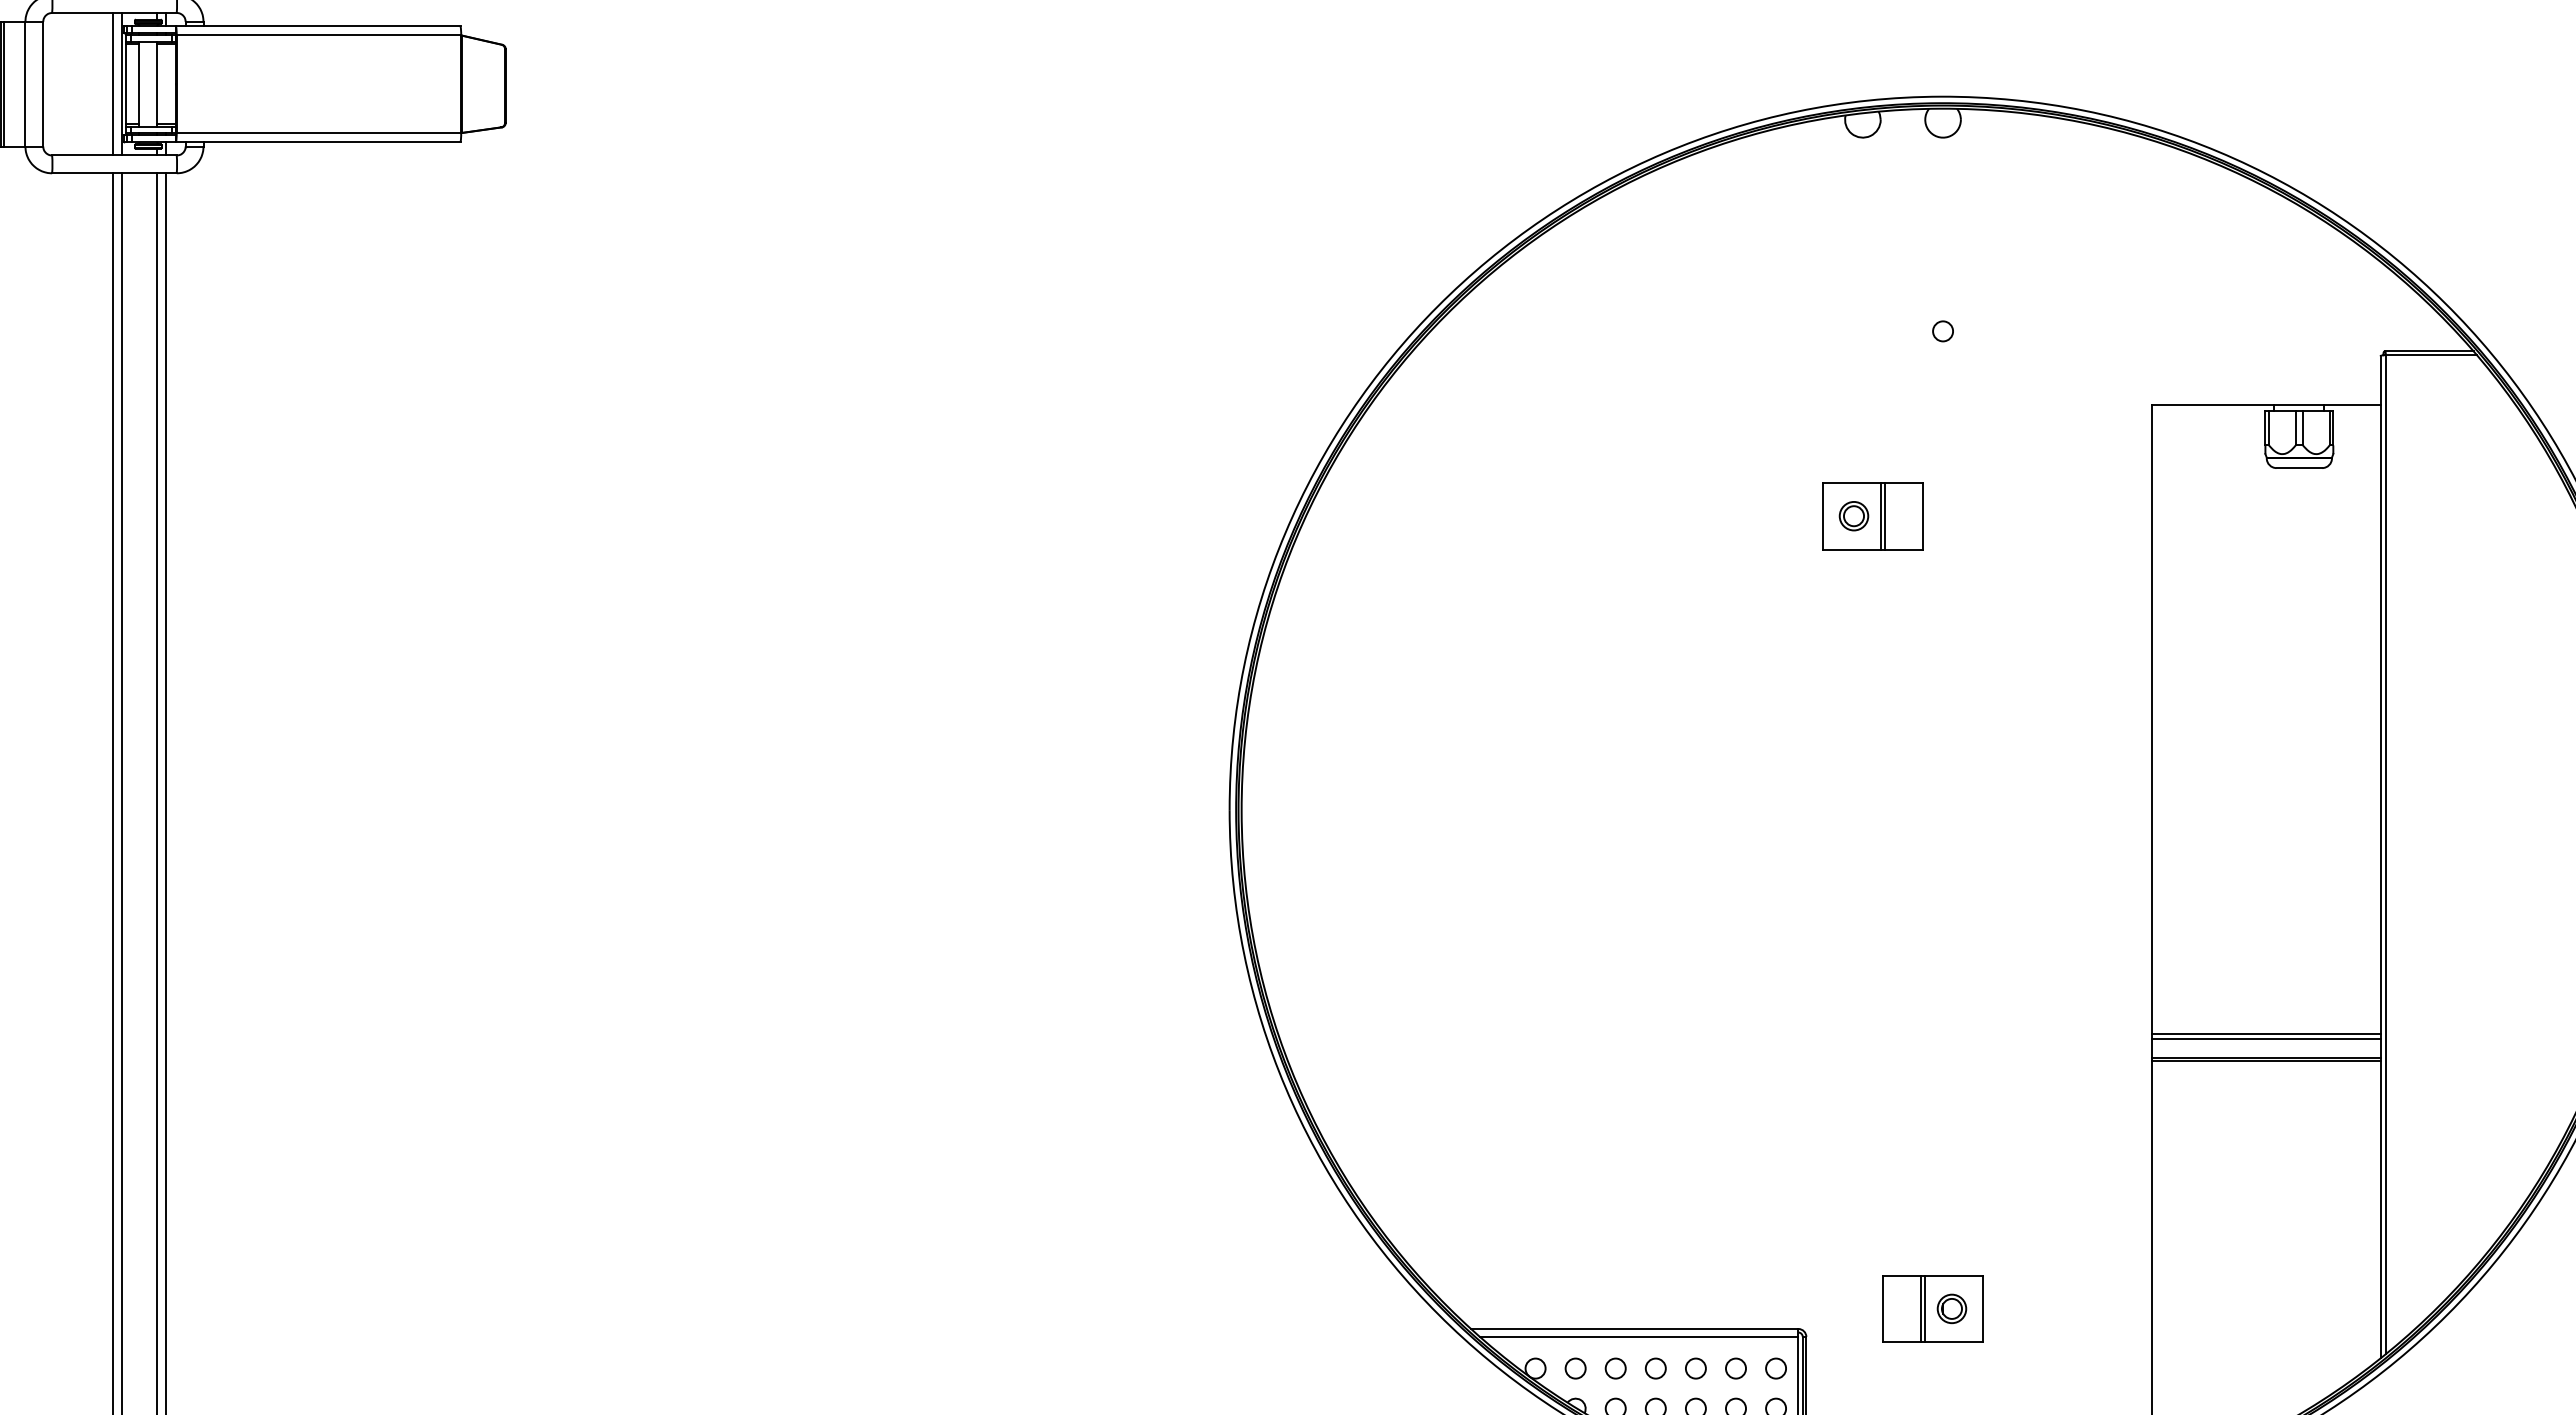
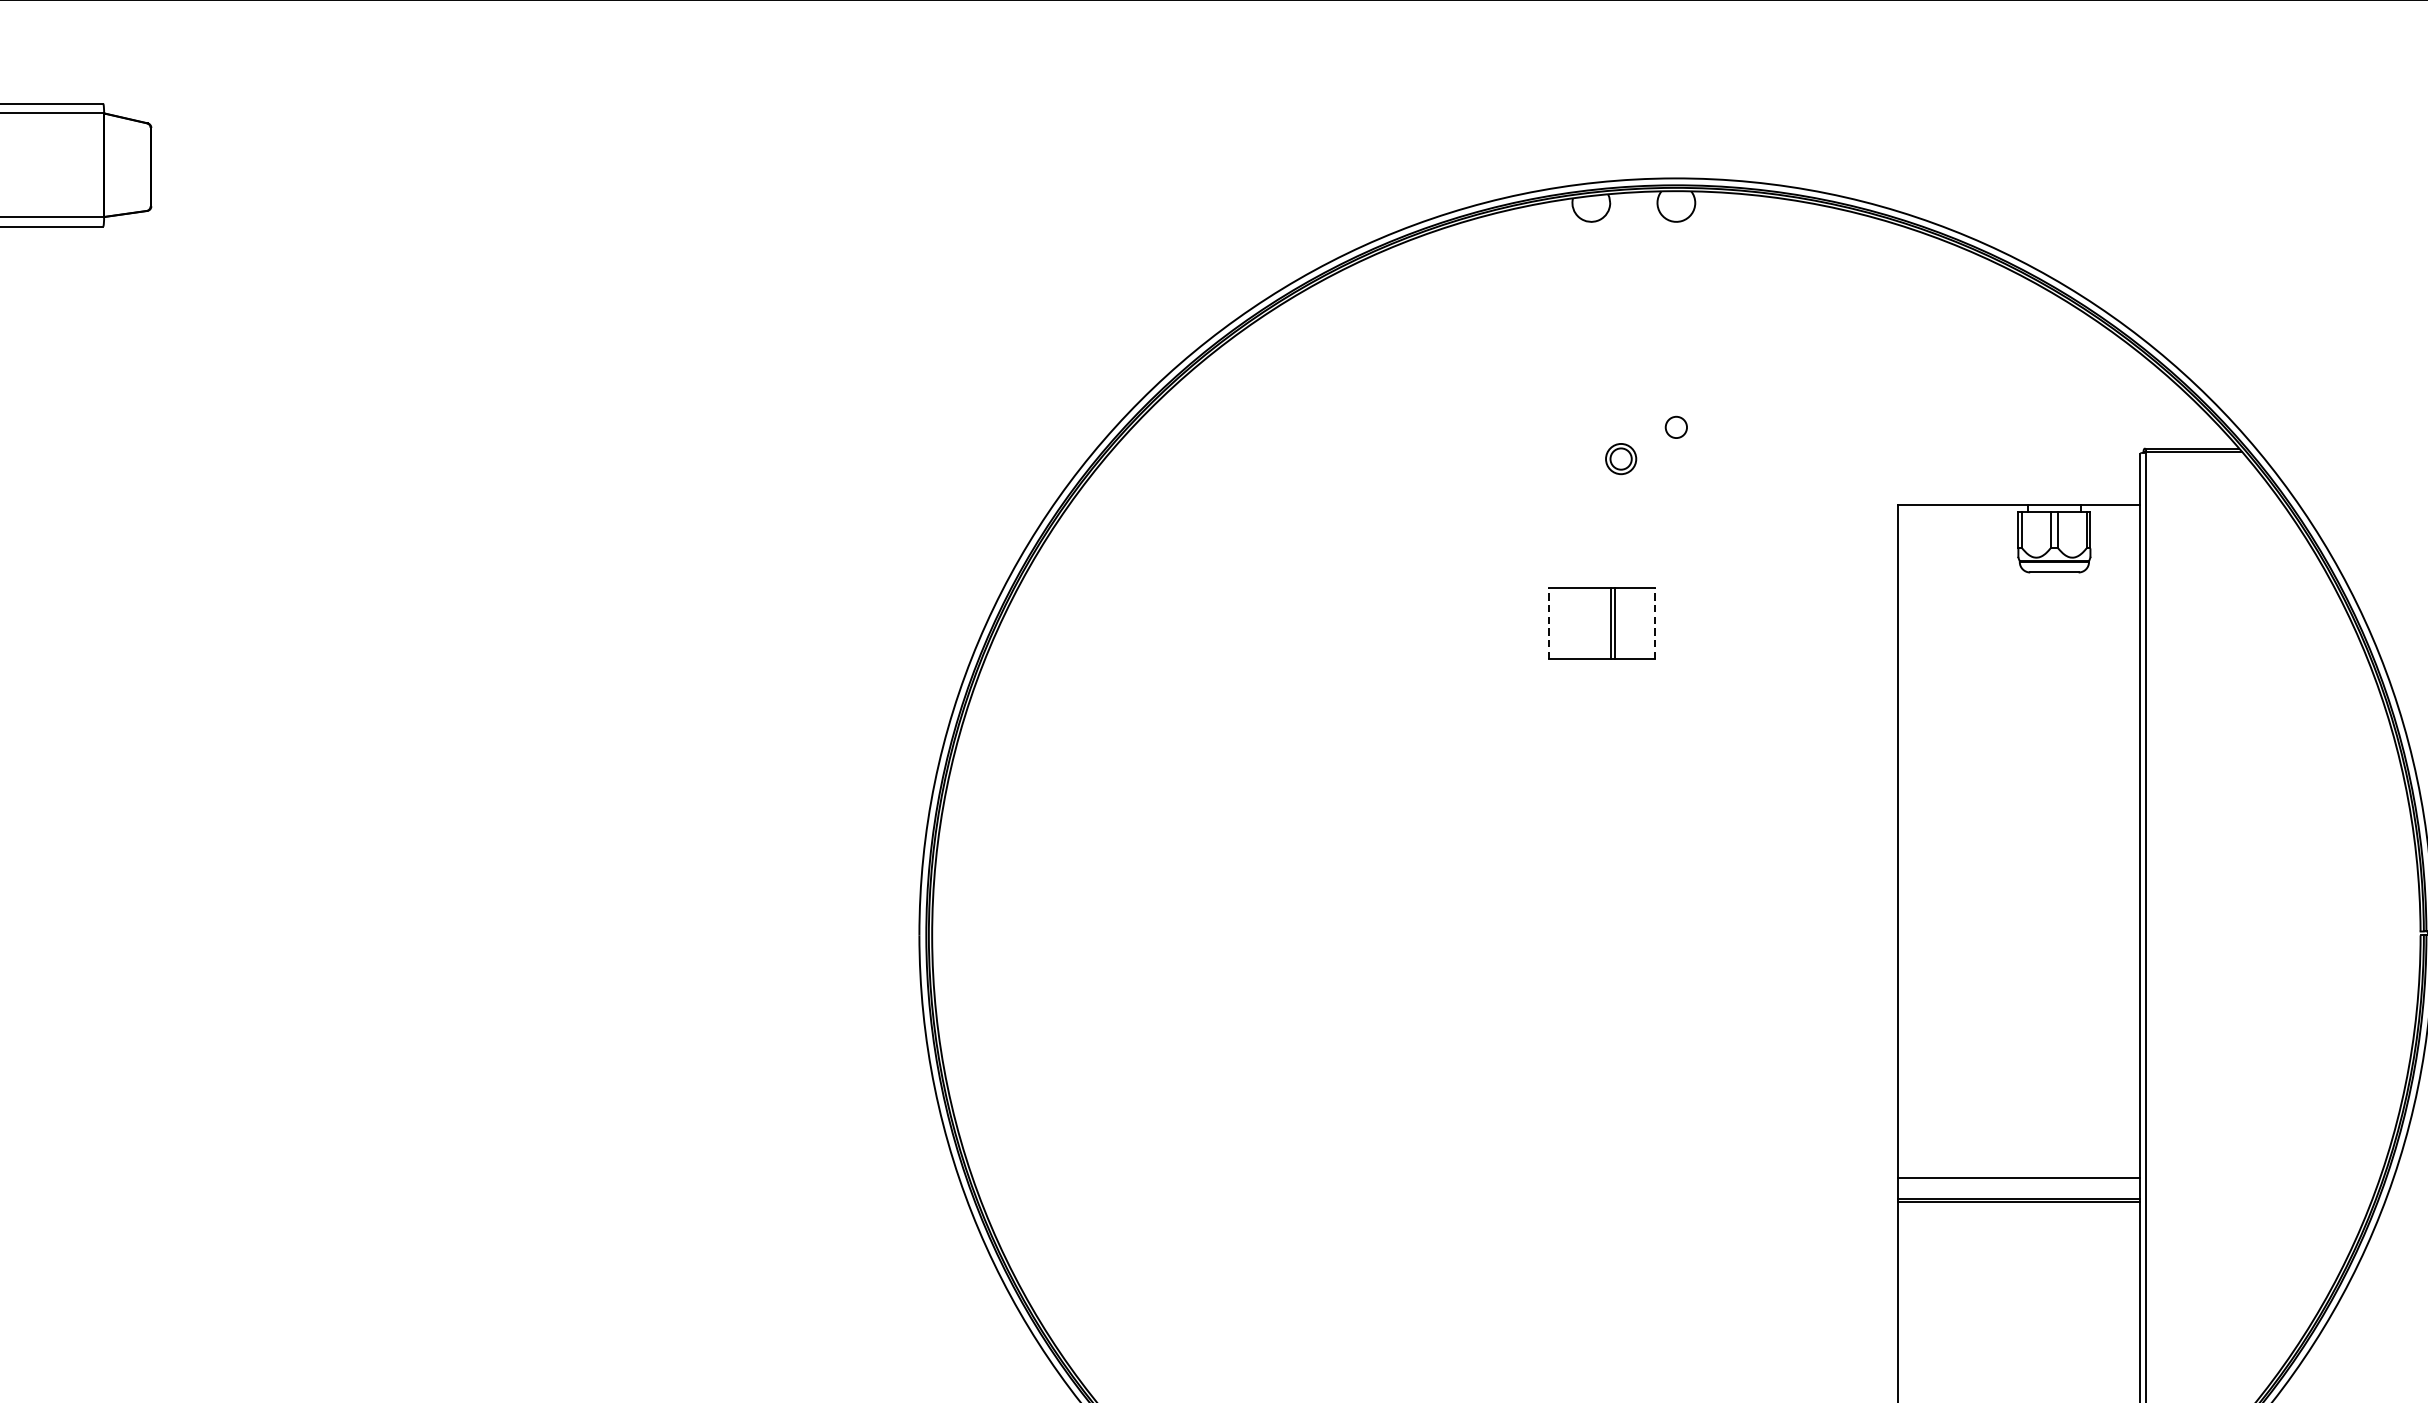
line: (1822, 515) -> (1548, 622), solid -> dashed
line: (1922, 515) -> (1654, 622), solid -> dashed
part: (1853, 516) -> (1620, 459), moved
line: (2265, 1033) -> (2018, 1172), removed

